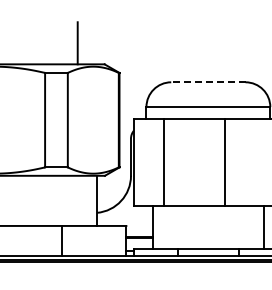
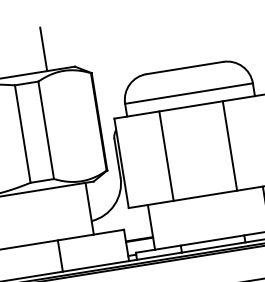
line: (207, 82) -> (184, 68), dashed -> solid
line: (163, 162) -> (166, 155), moved
line: (225, 162) -> (230, 145), moved

